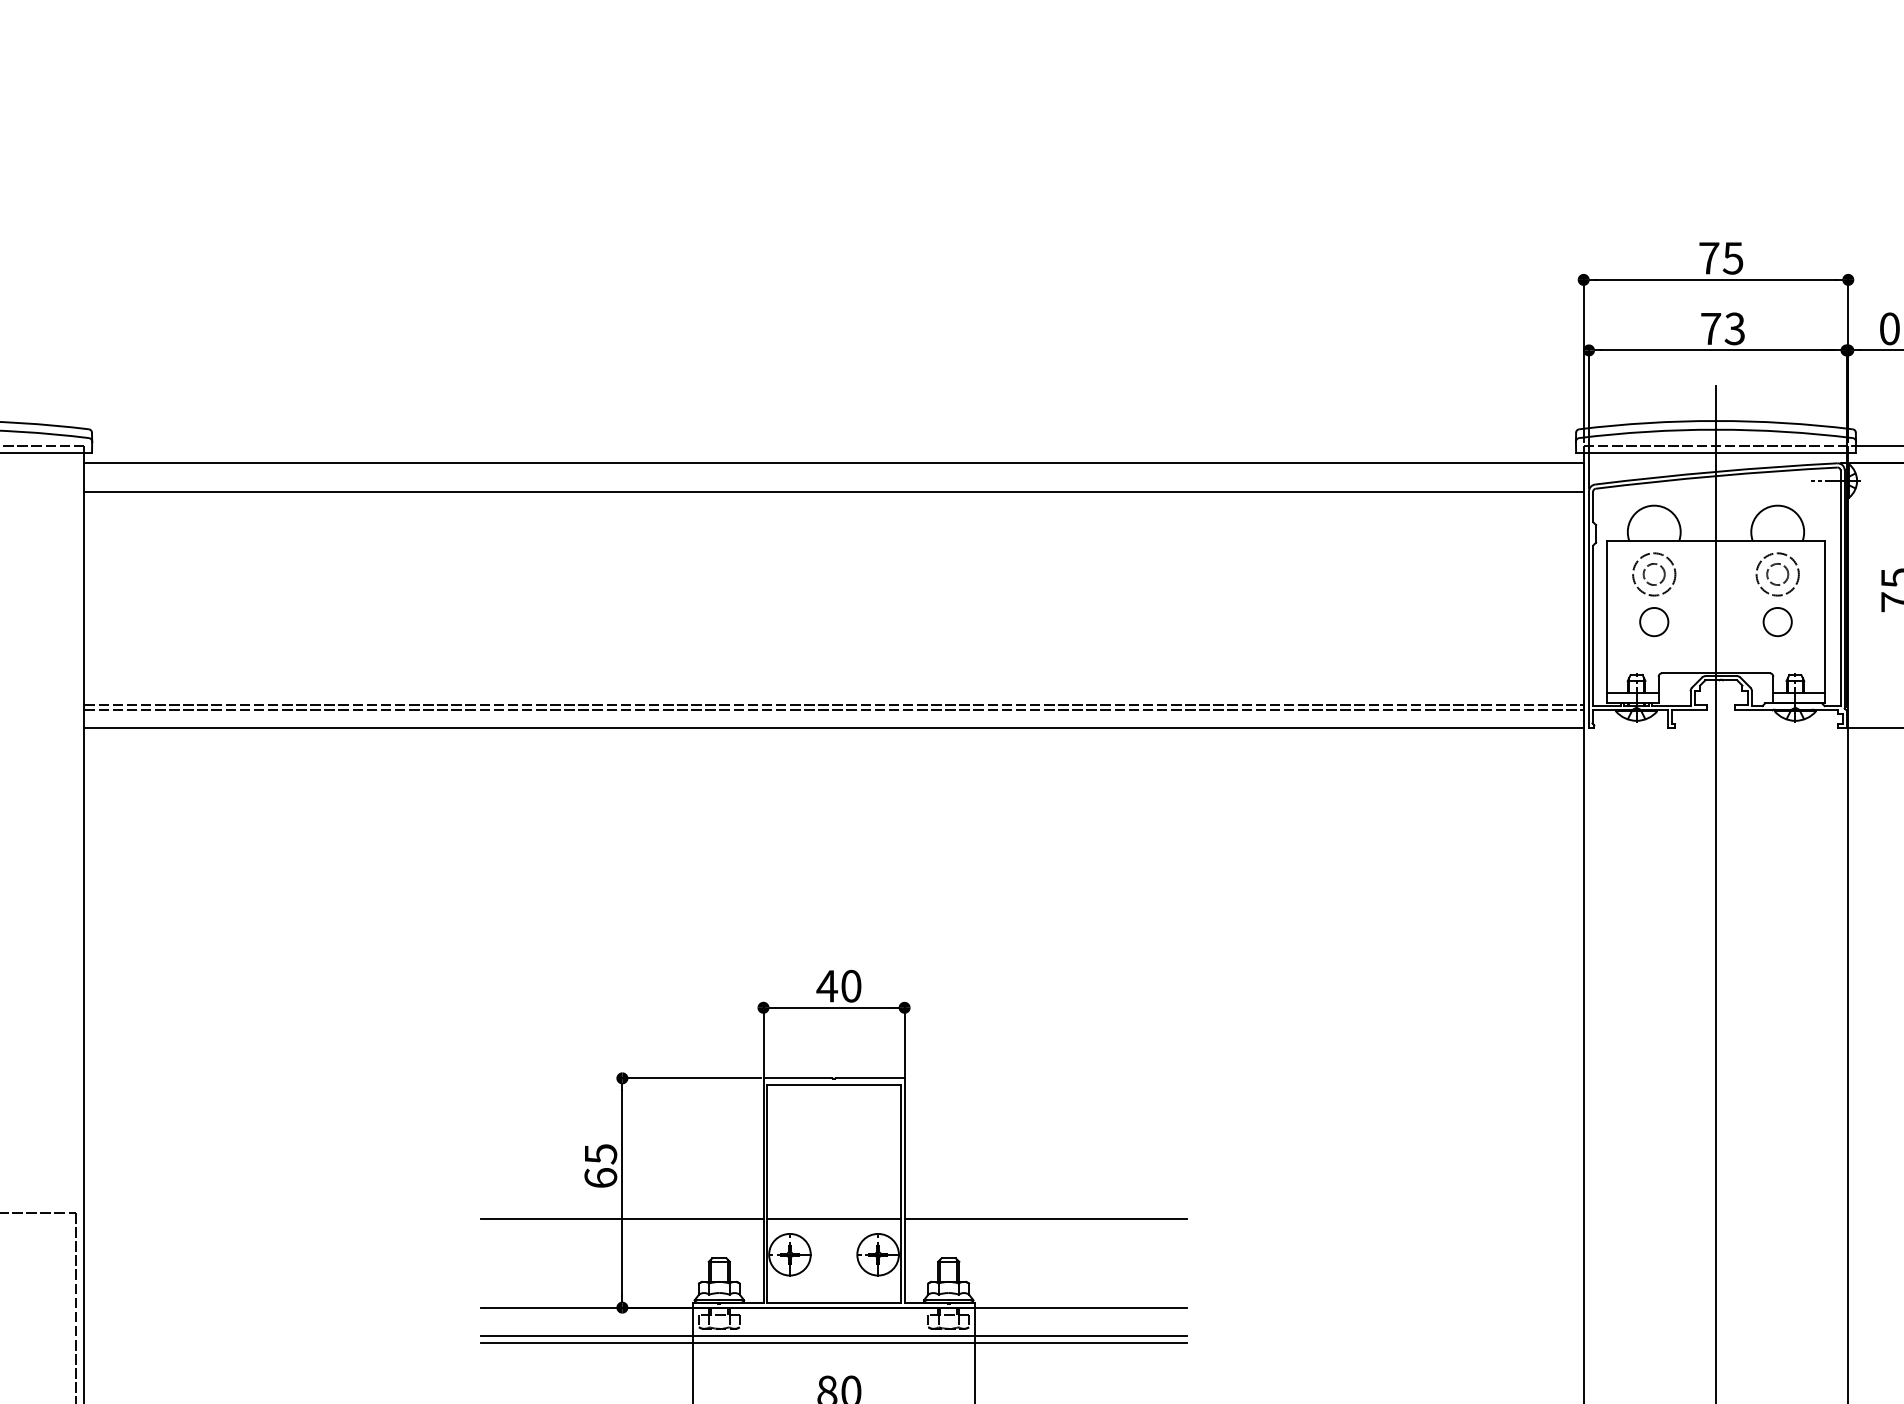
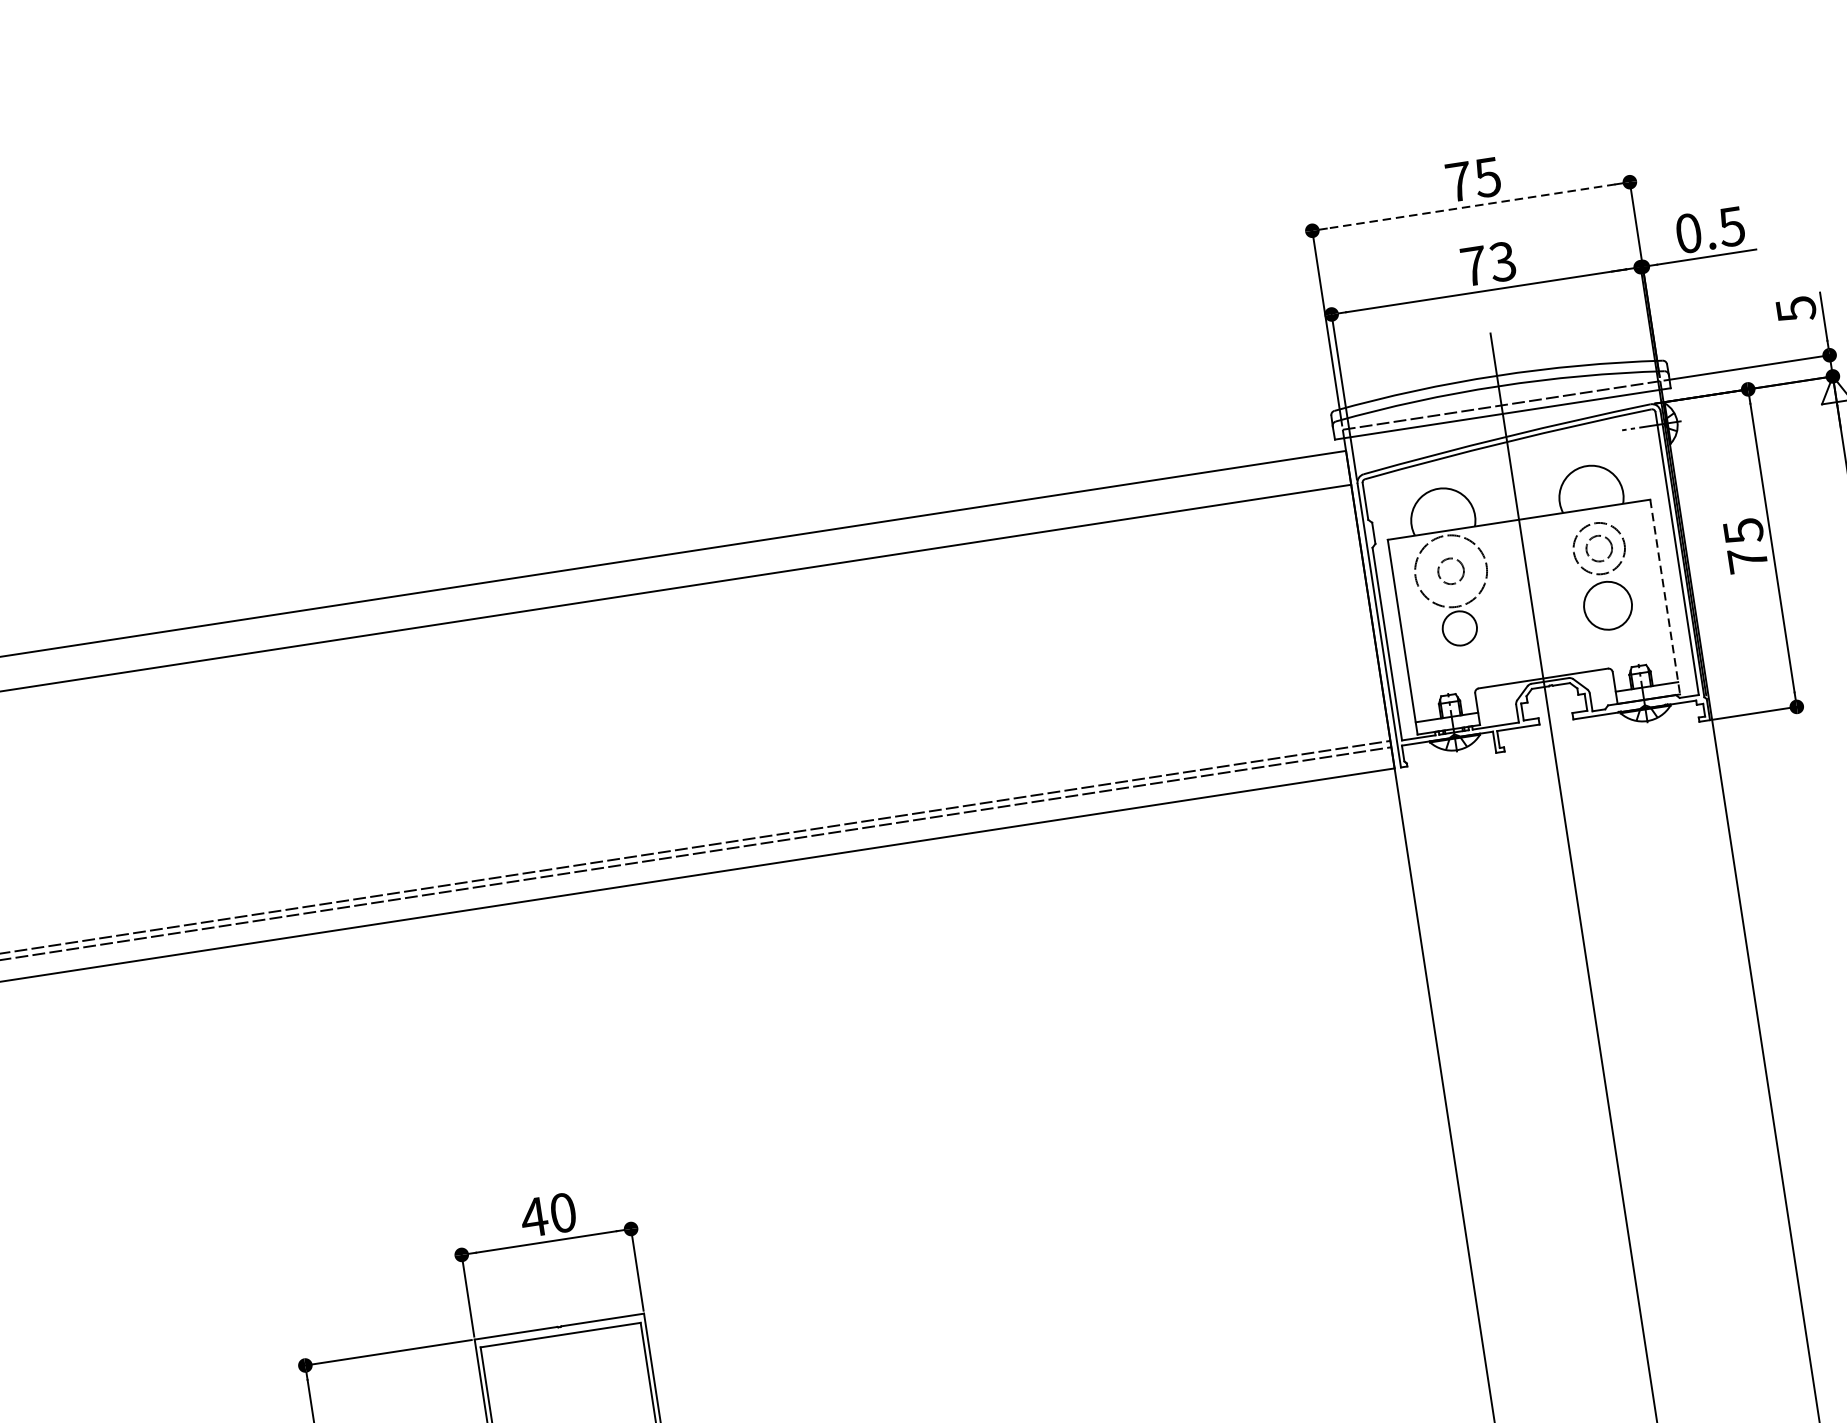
line: (1715, 279) -> (1470, 206), solid -> dashed
circle: (1654, 574) -> (1451, 571), size x1.4
circle: (1777, 621) -> (1607, 605), size x1.4
line: (1825, 622) -> (1665, 597), solid -> dashed

